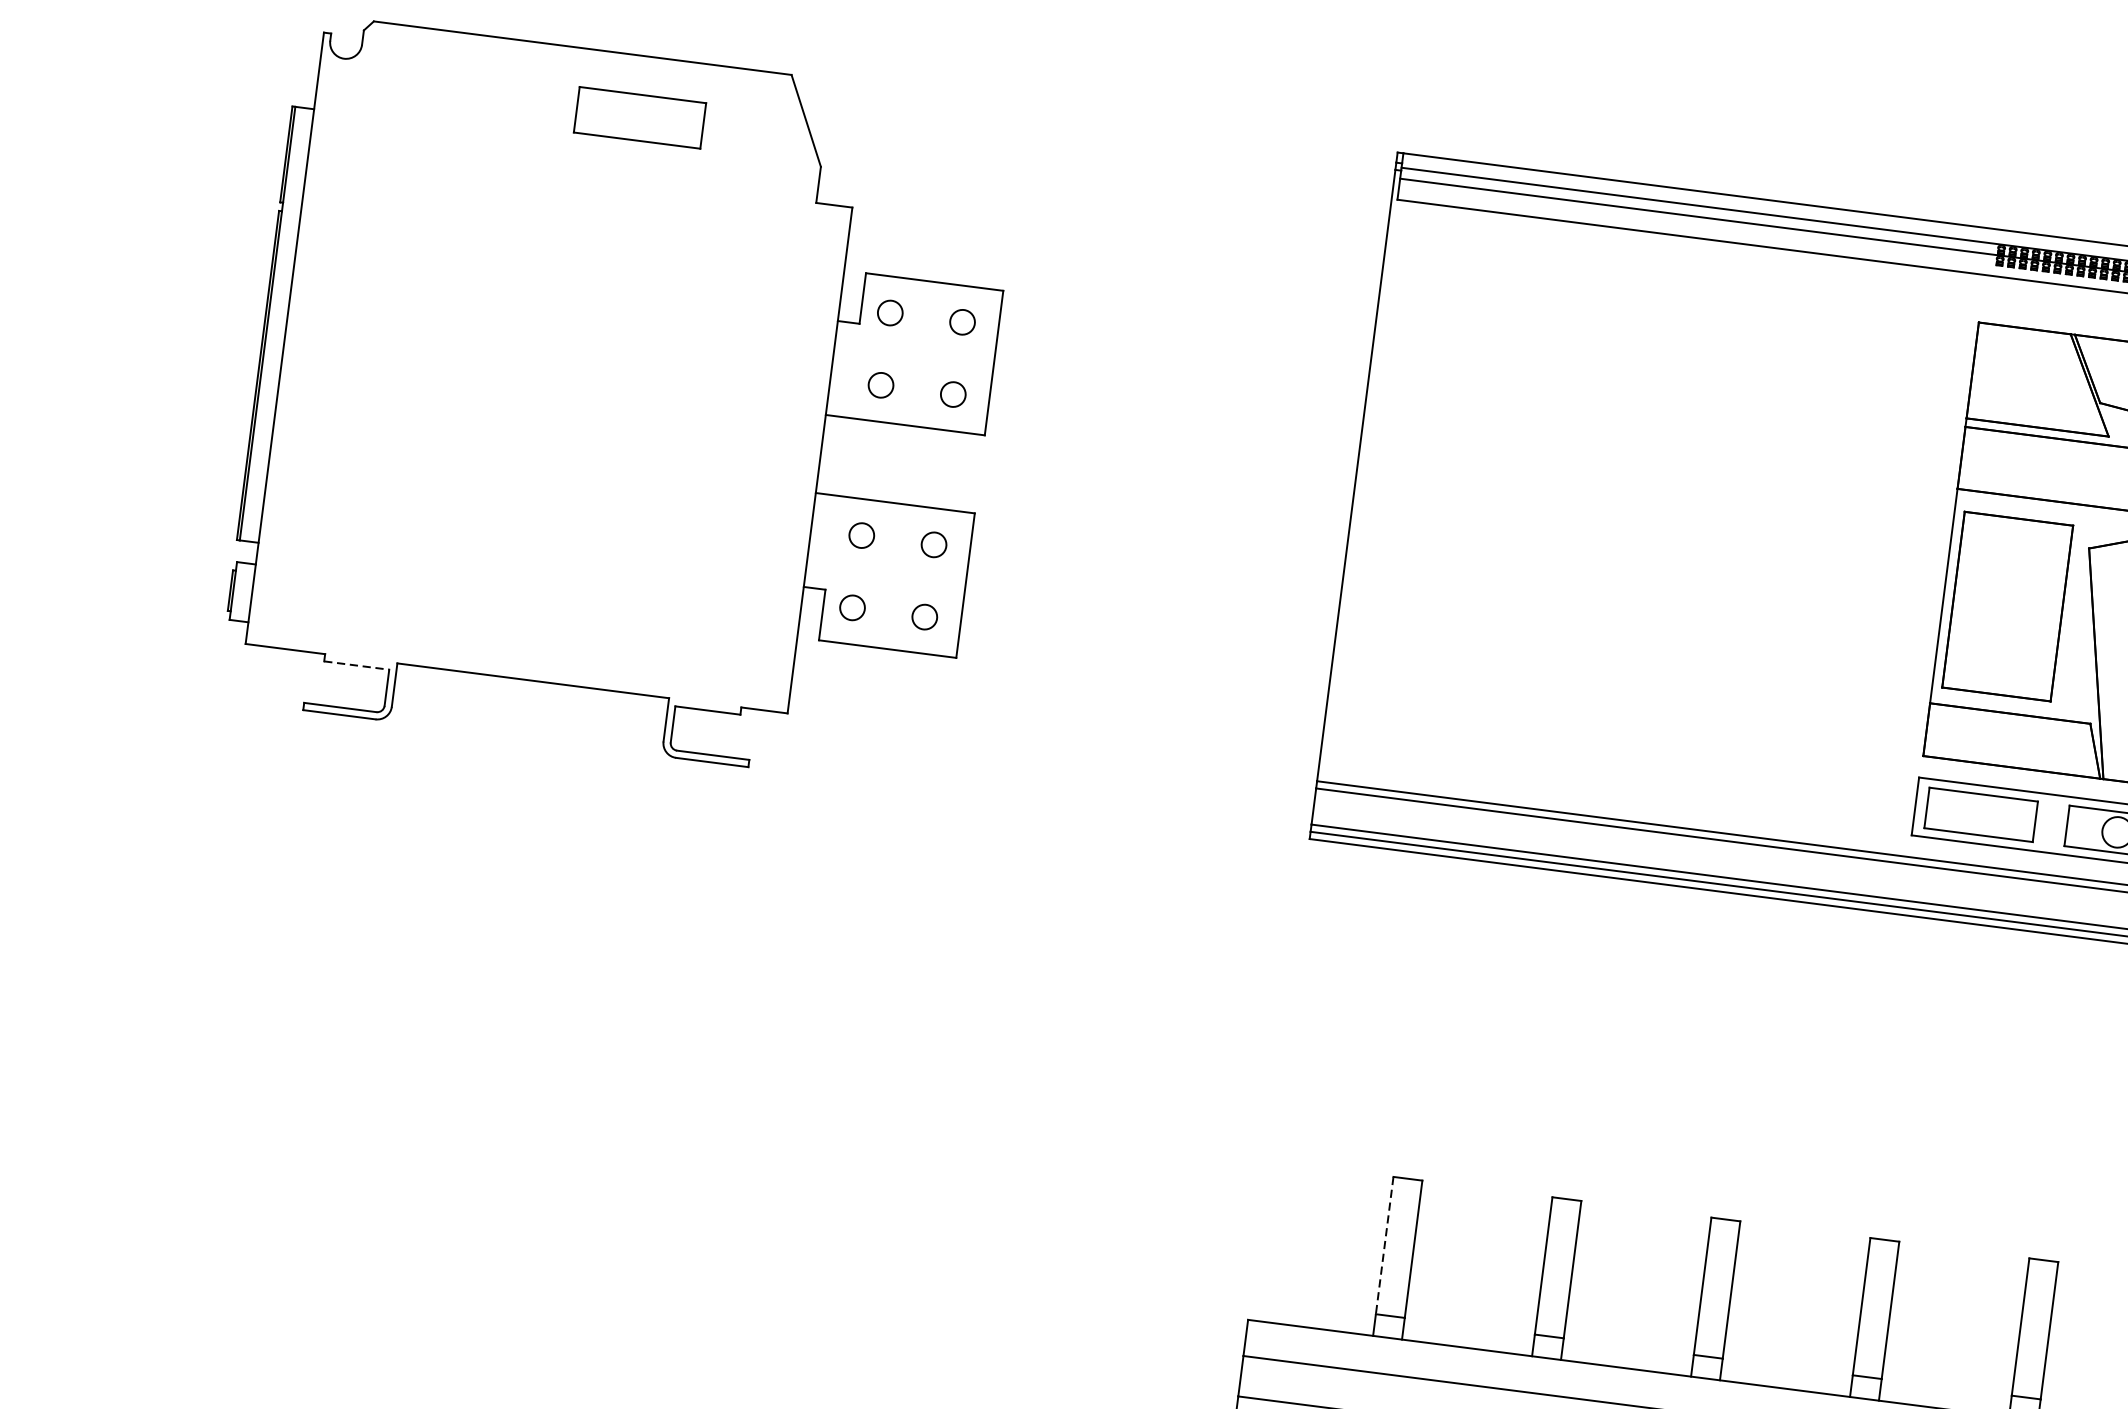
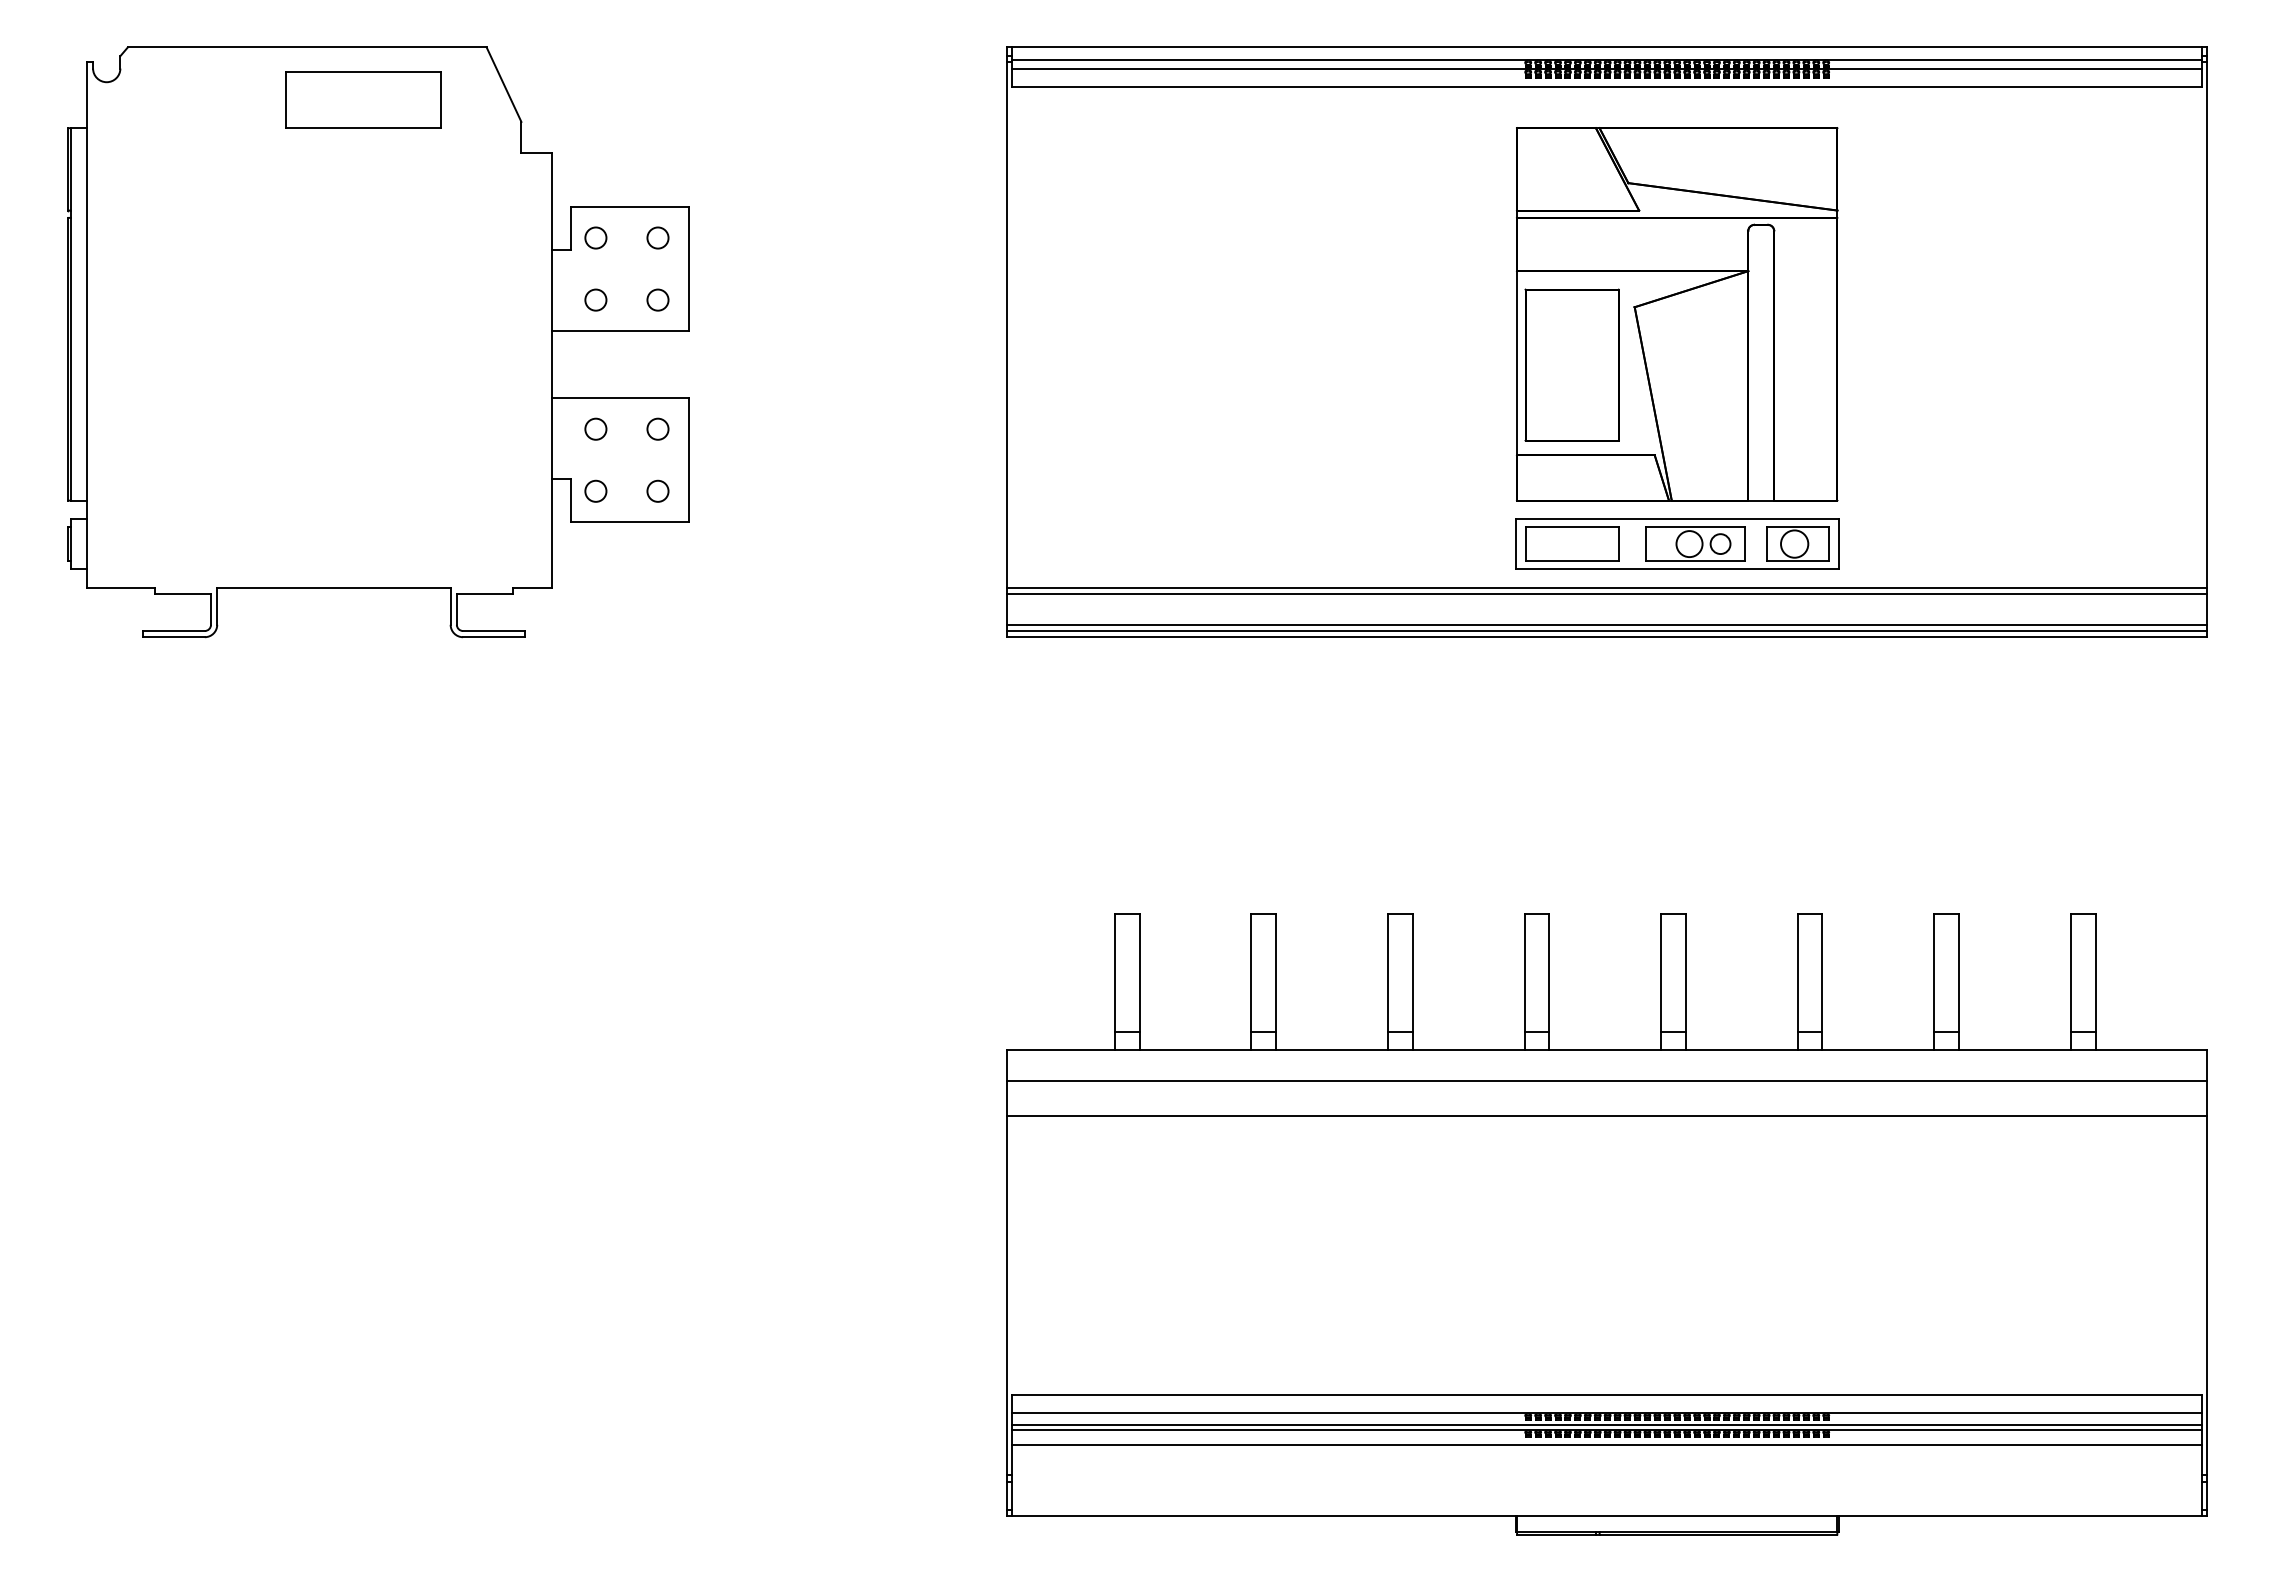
part: (640, 117) -> (363, 99), size x1.43
line: (357, 665) -> (183, 593), dashed -> solid
line: (1384, 1245) -> (1114, 972), dashed -> solid

